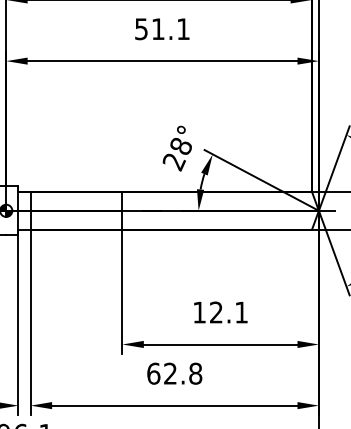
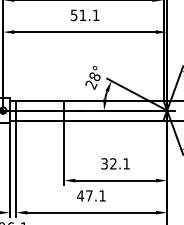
text: (199, 311) -> (104, 163), 12.1 -> 32.1
text: (174, 372) -> (91, 195), 62.8 -> 47.1

